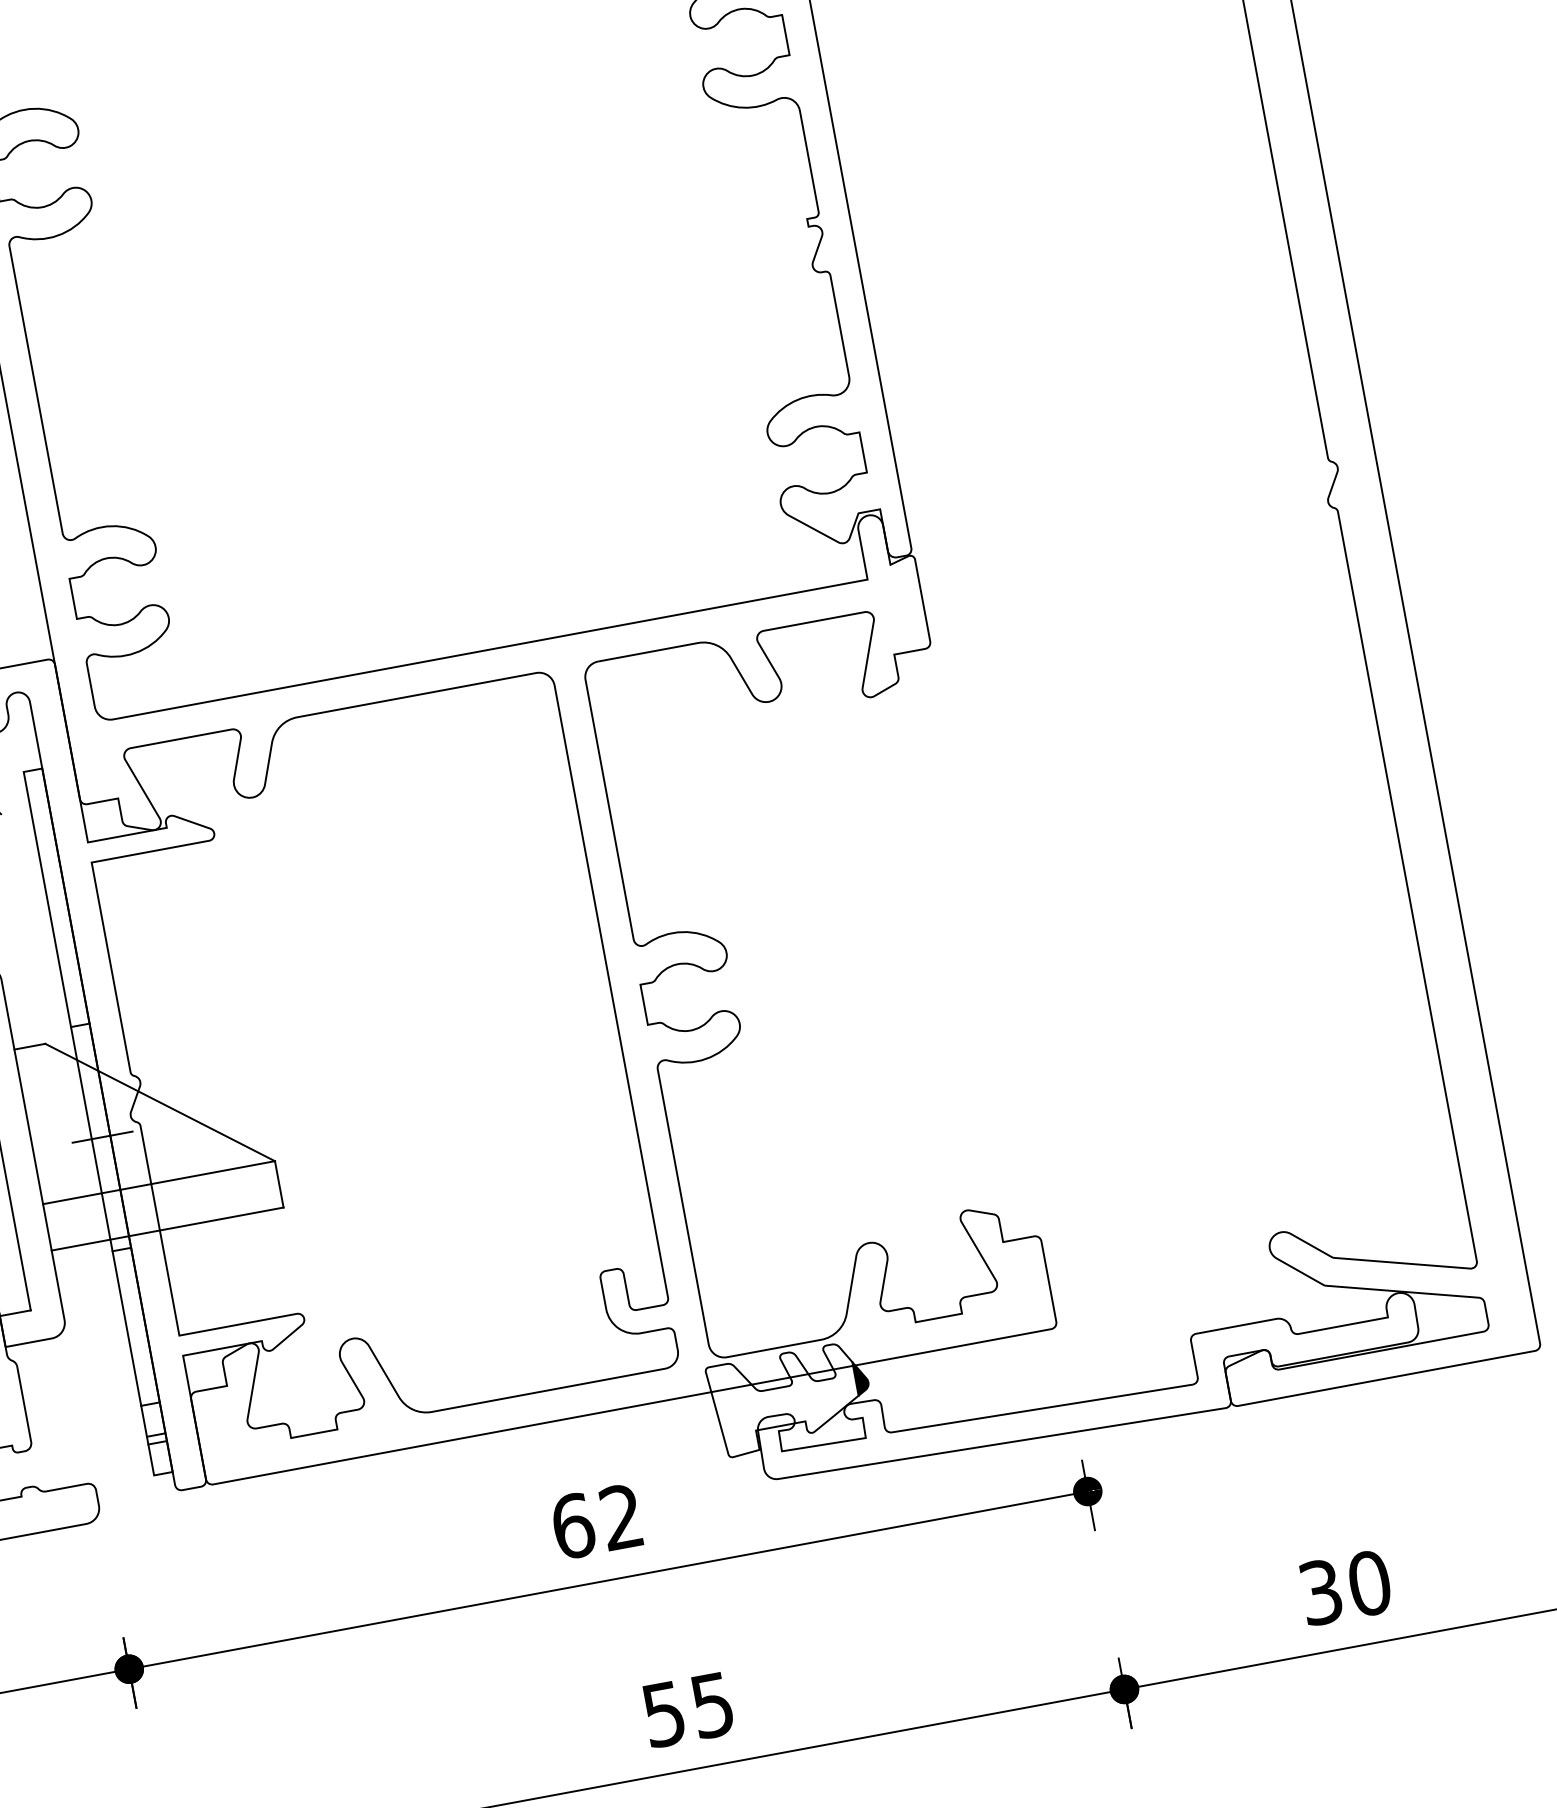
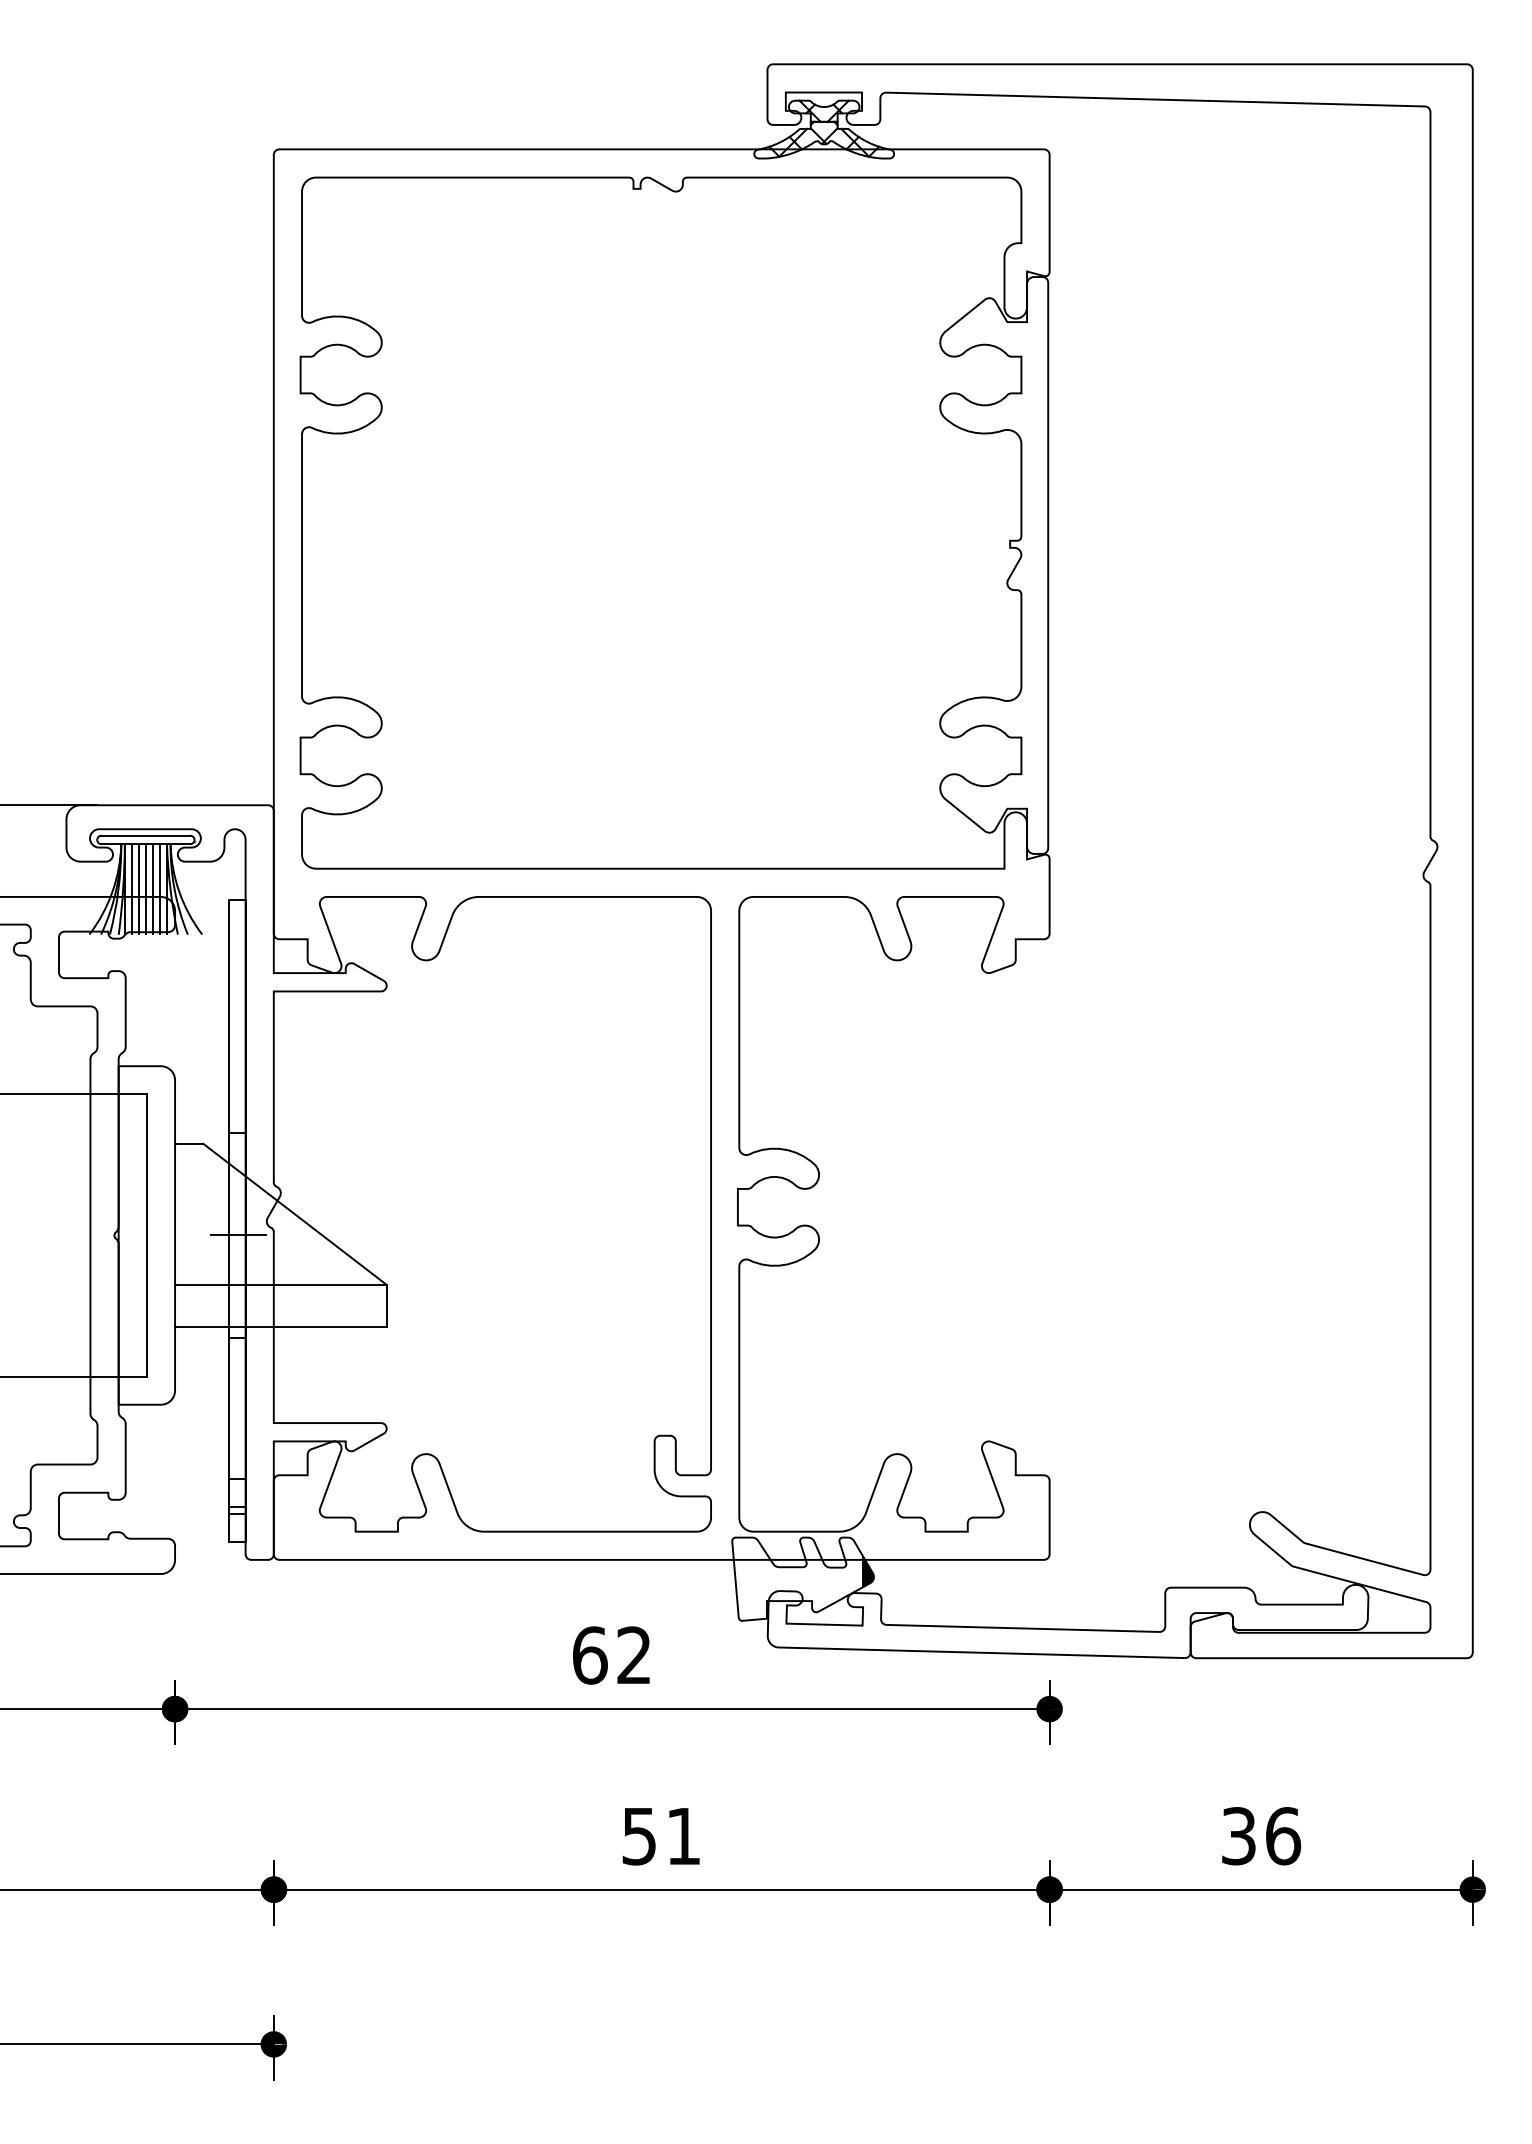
text: (1370, 1583) -> (1283, 1836), 30 -> 36
text: (712, 1705) -> (683, 1836), 55 -> 51

